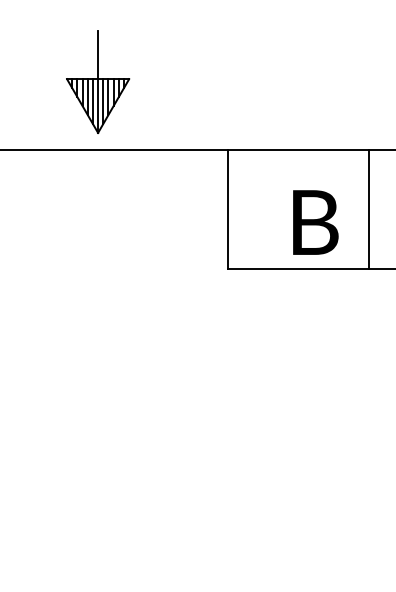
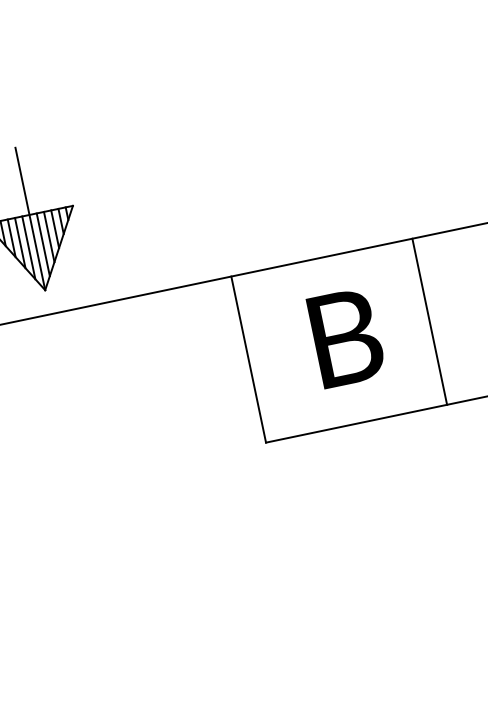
line: (368, 209) -> (429, 321), moved
text: (315, 222) -> (346, 337), moved

